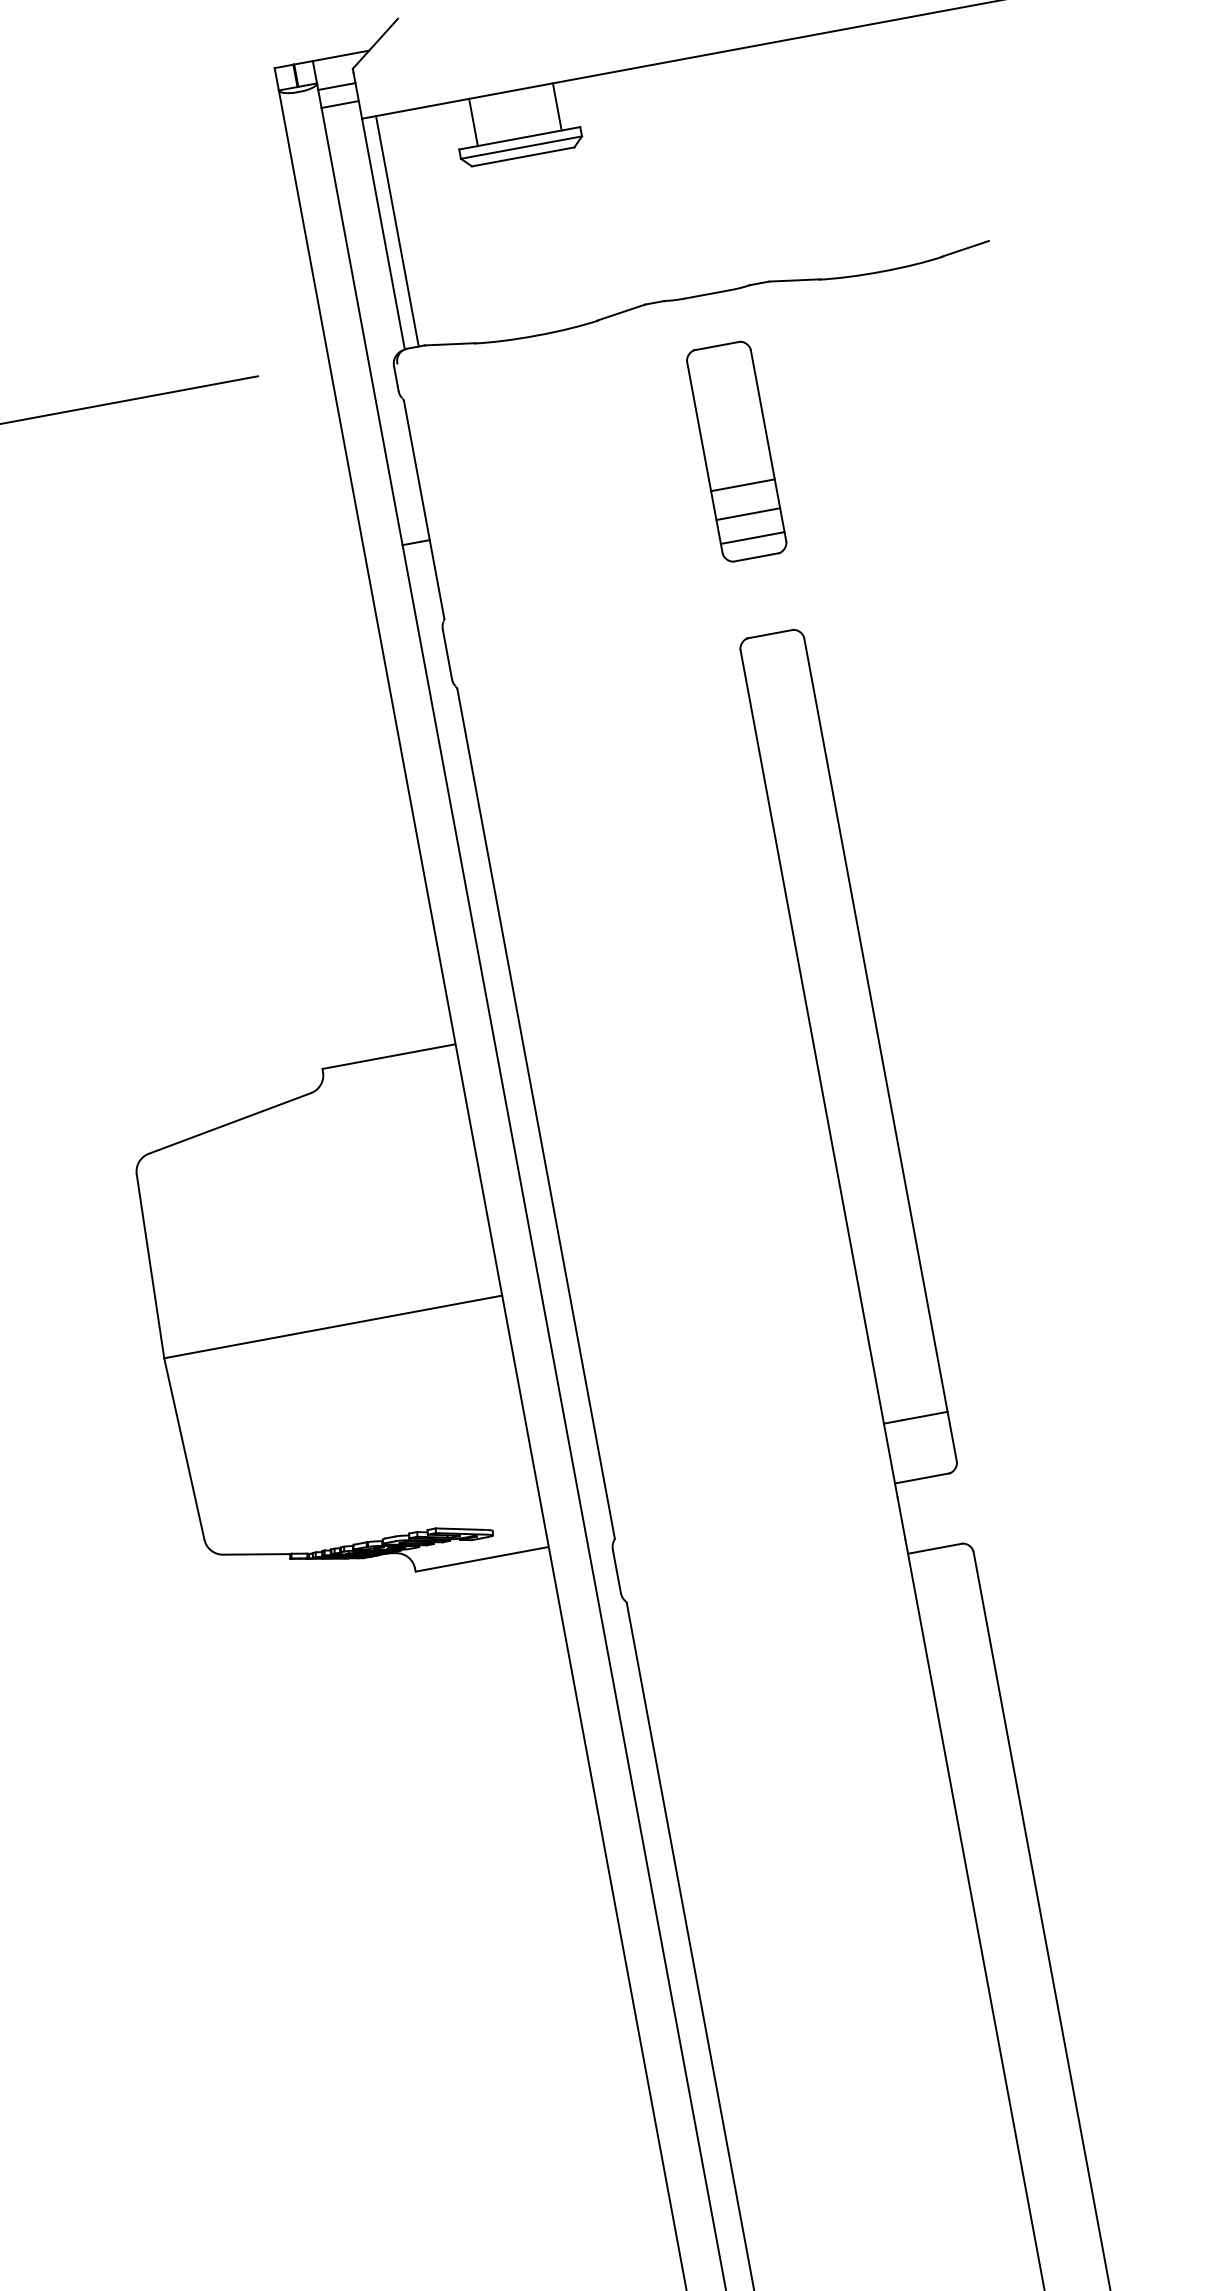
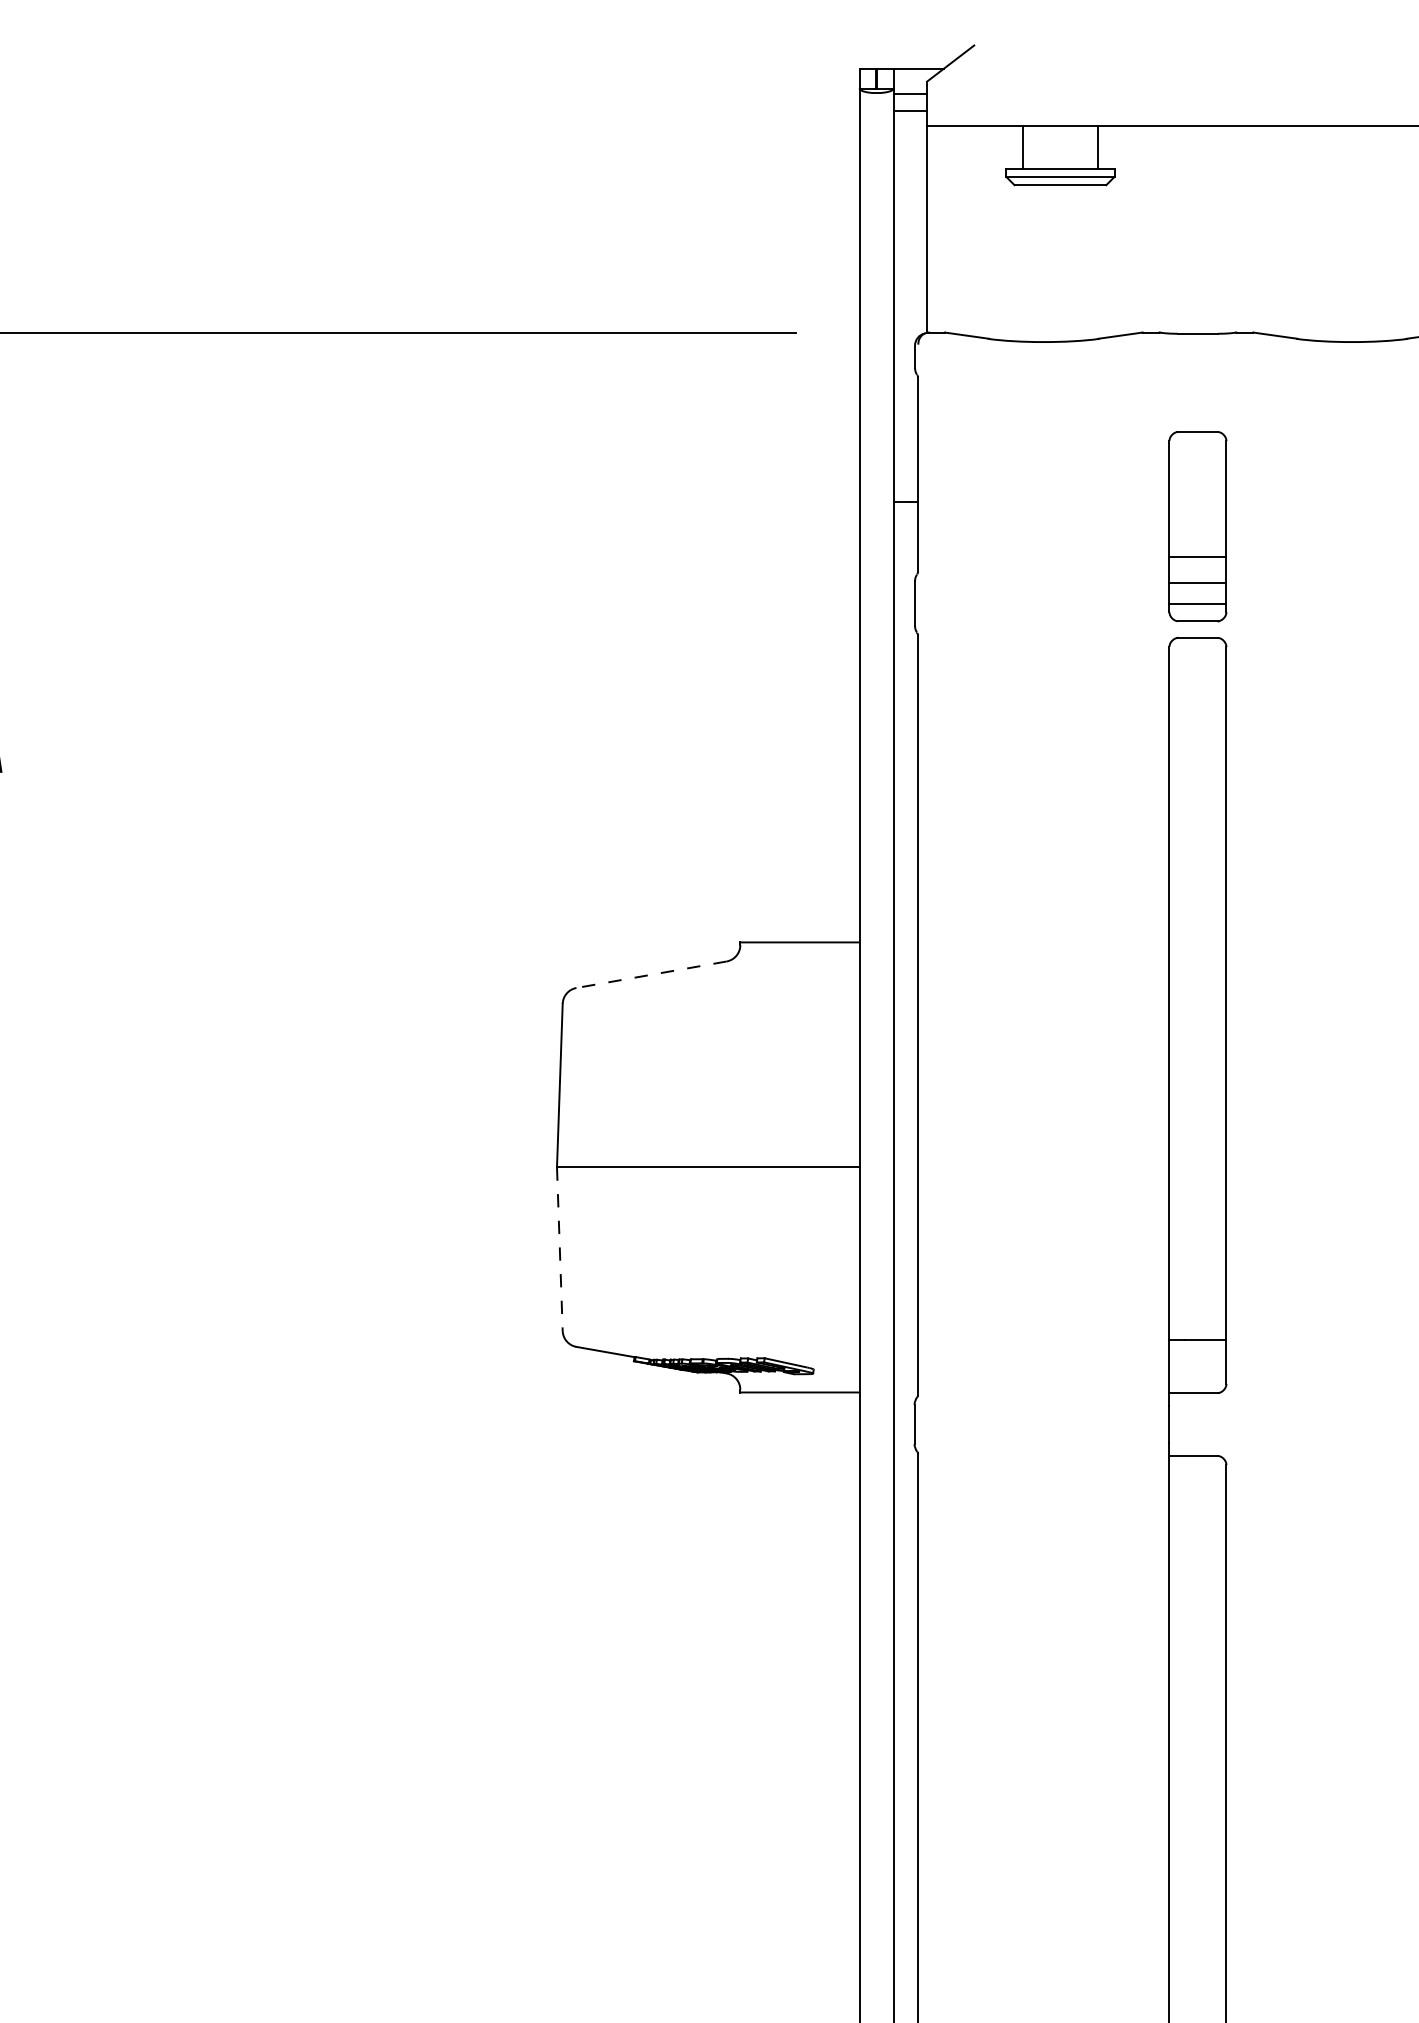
line: (397, 231) -> (939, 229), removed
part: (736, 451) -> (1197, 526), moved
line: (229, 1123) -> (651, 974), solid -> dashed
line: (184, 1449) -> (559, 1249), solid -> dashed

